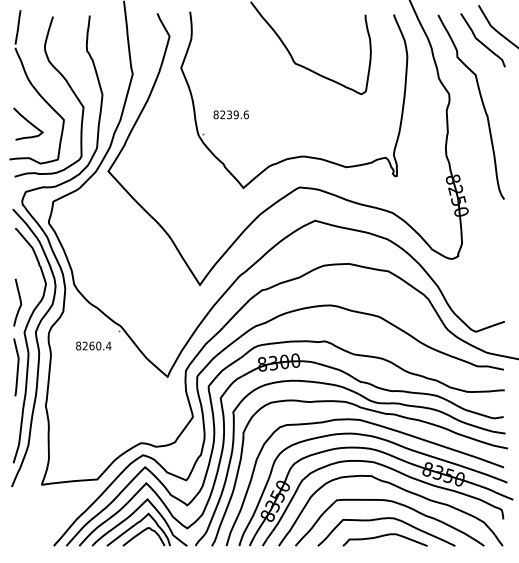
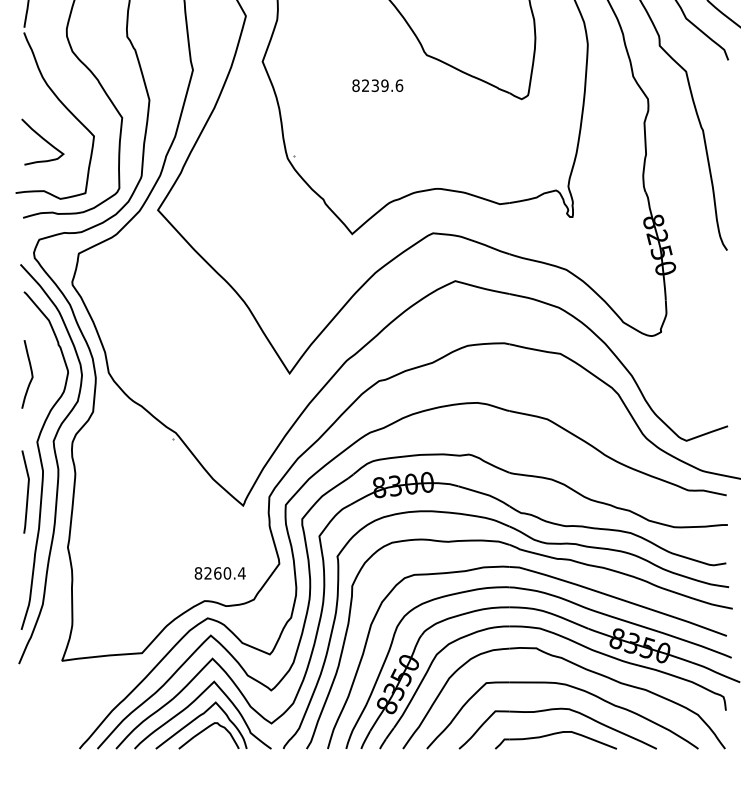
text: (230, 114) -> (376, 85), moved
curve: (19, 301) -> (30, 372), moved
text: (93, 345) -> (219, 572), moved

